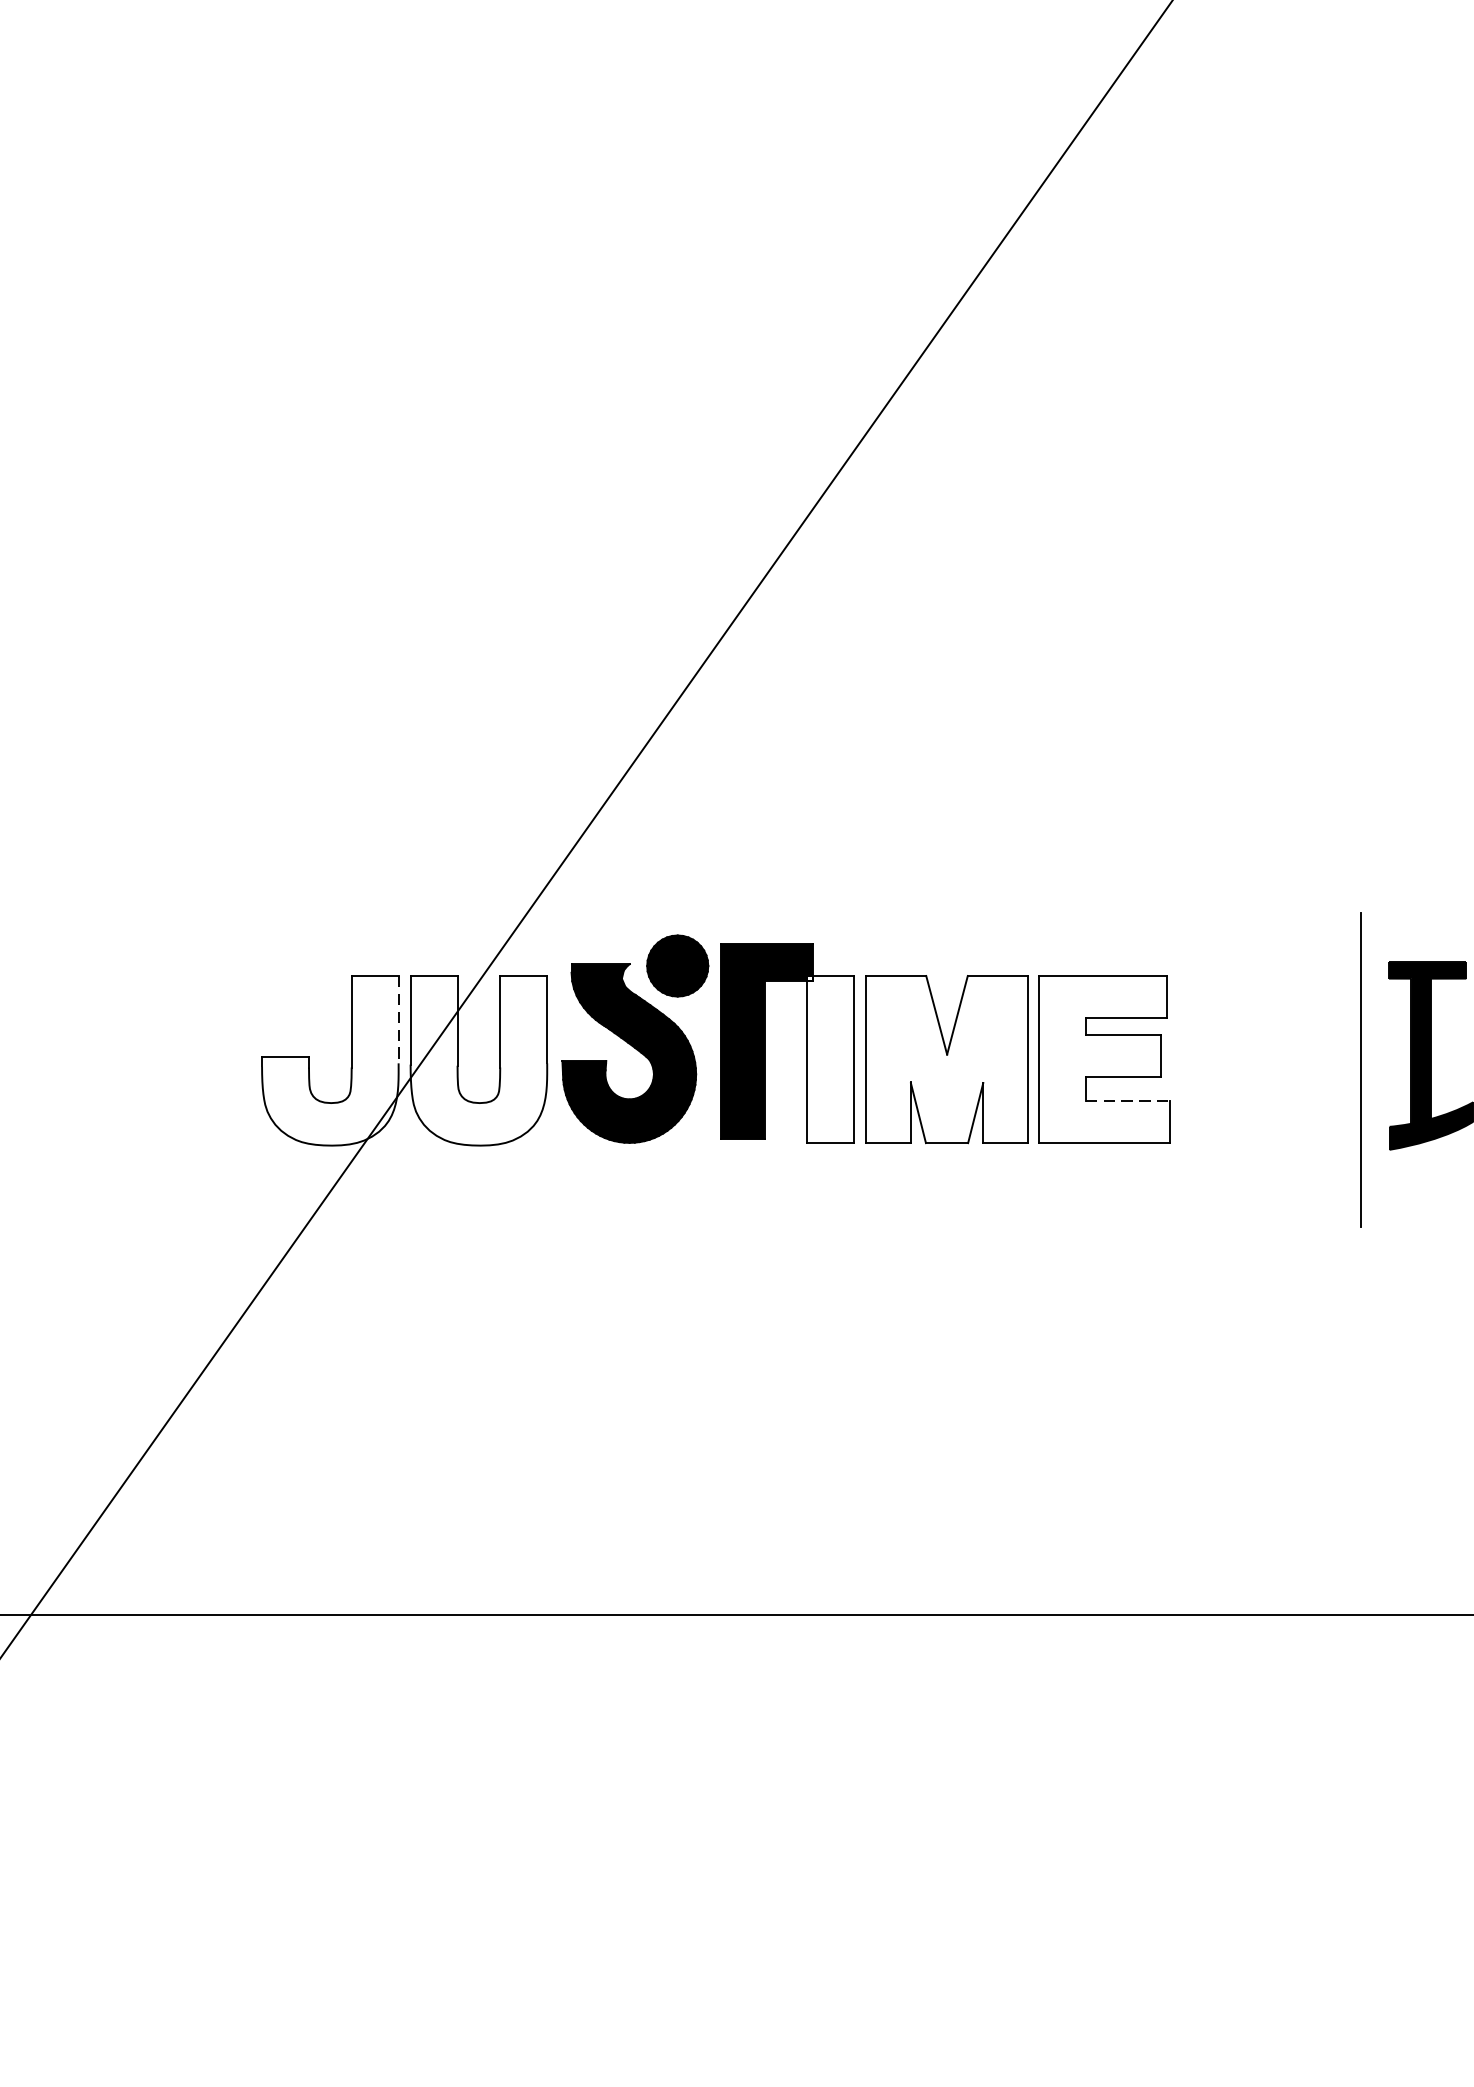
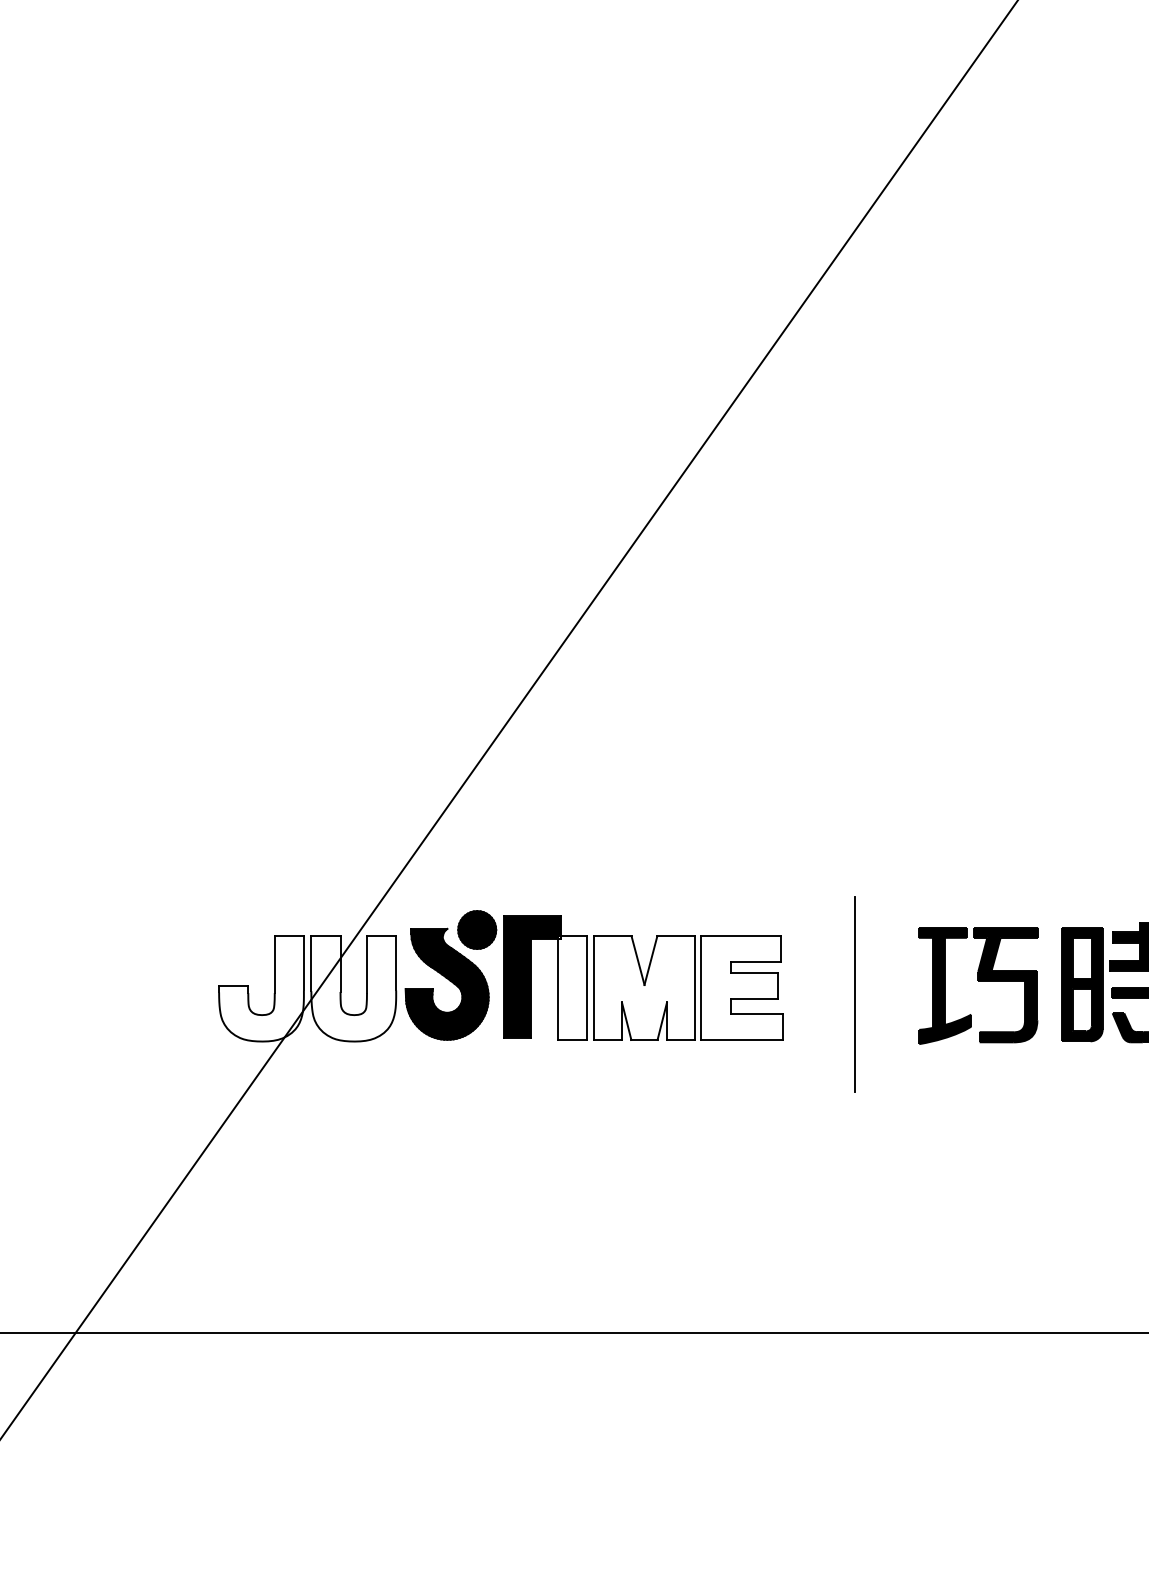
line: (397, 1019) -> (303, 963), dashed -> solid
line: (1360, 1069) -> (854, 994), moved
line: (1129, 1100) -> (757, 1013), dashed -> solid

